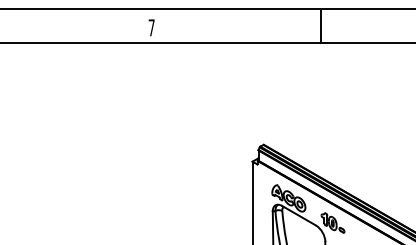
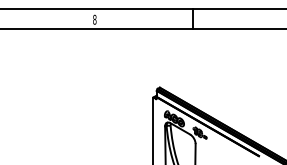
text: (151, 27) -> (94, 19), 7 -> 8

